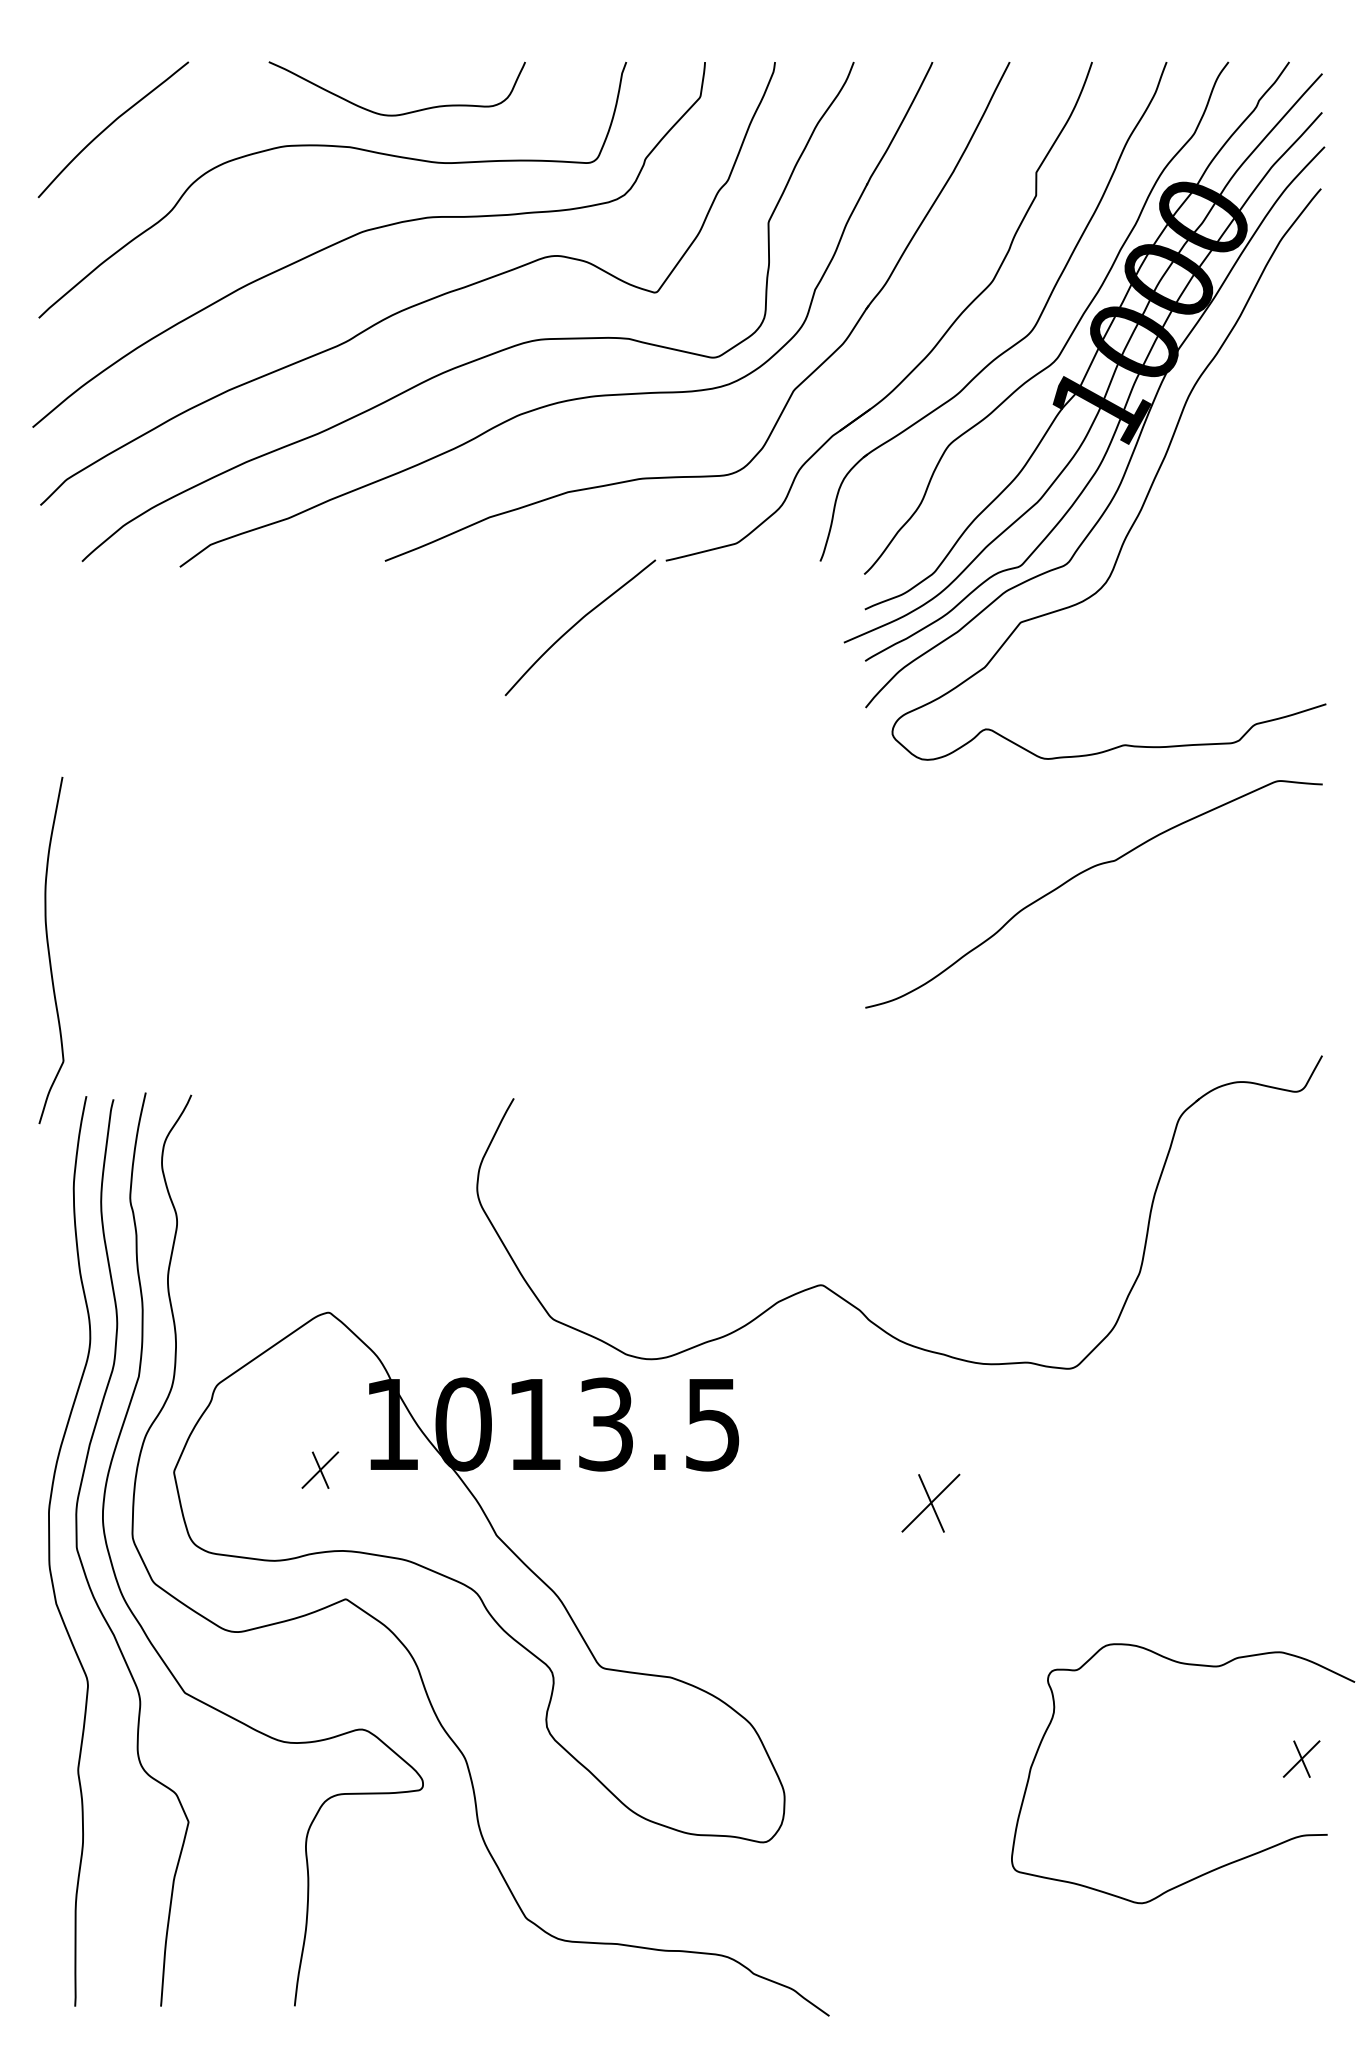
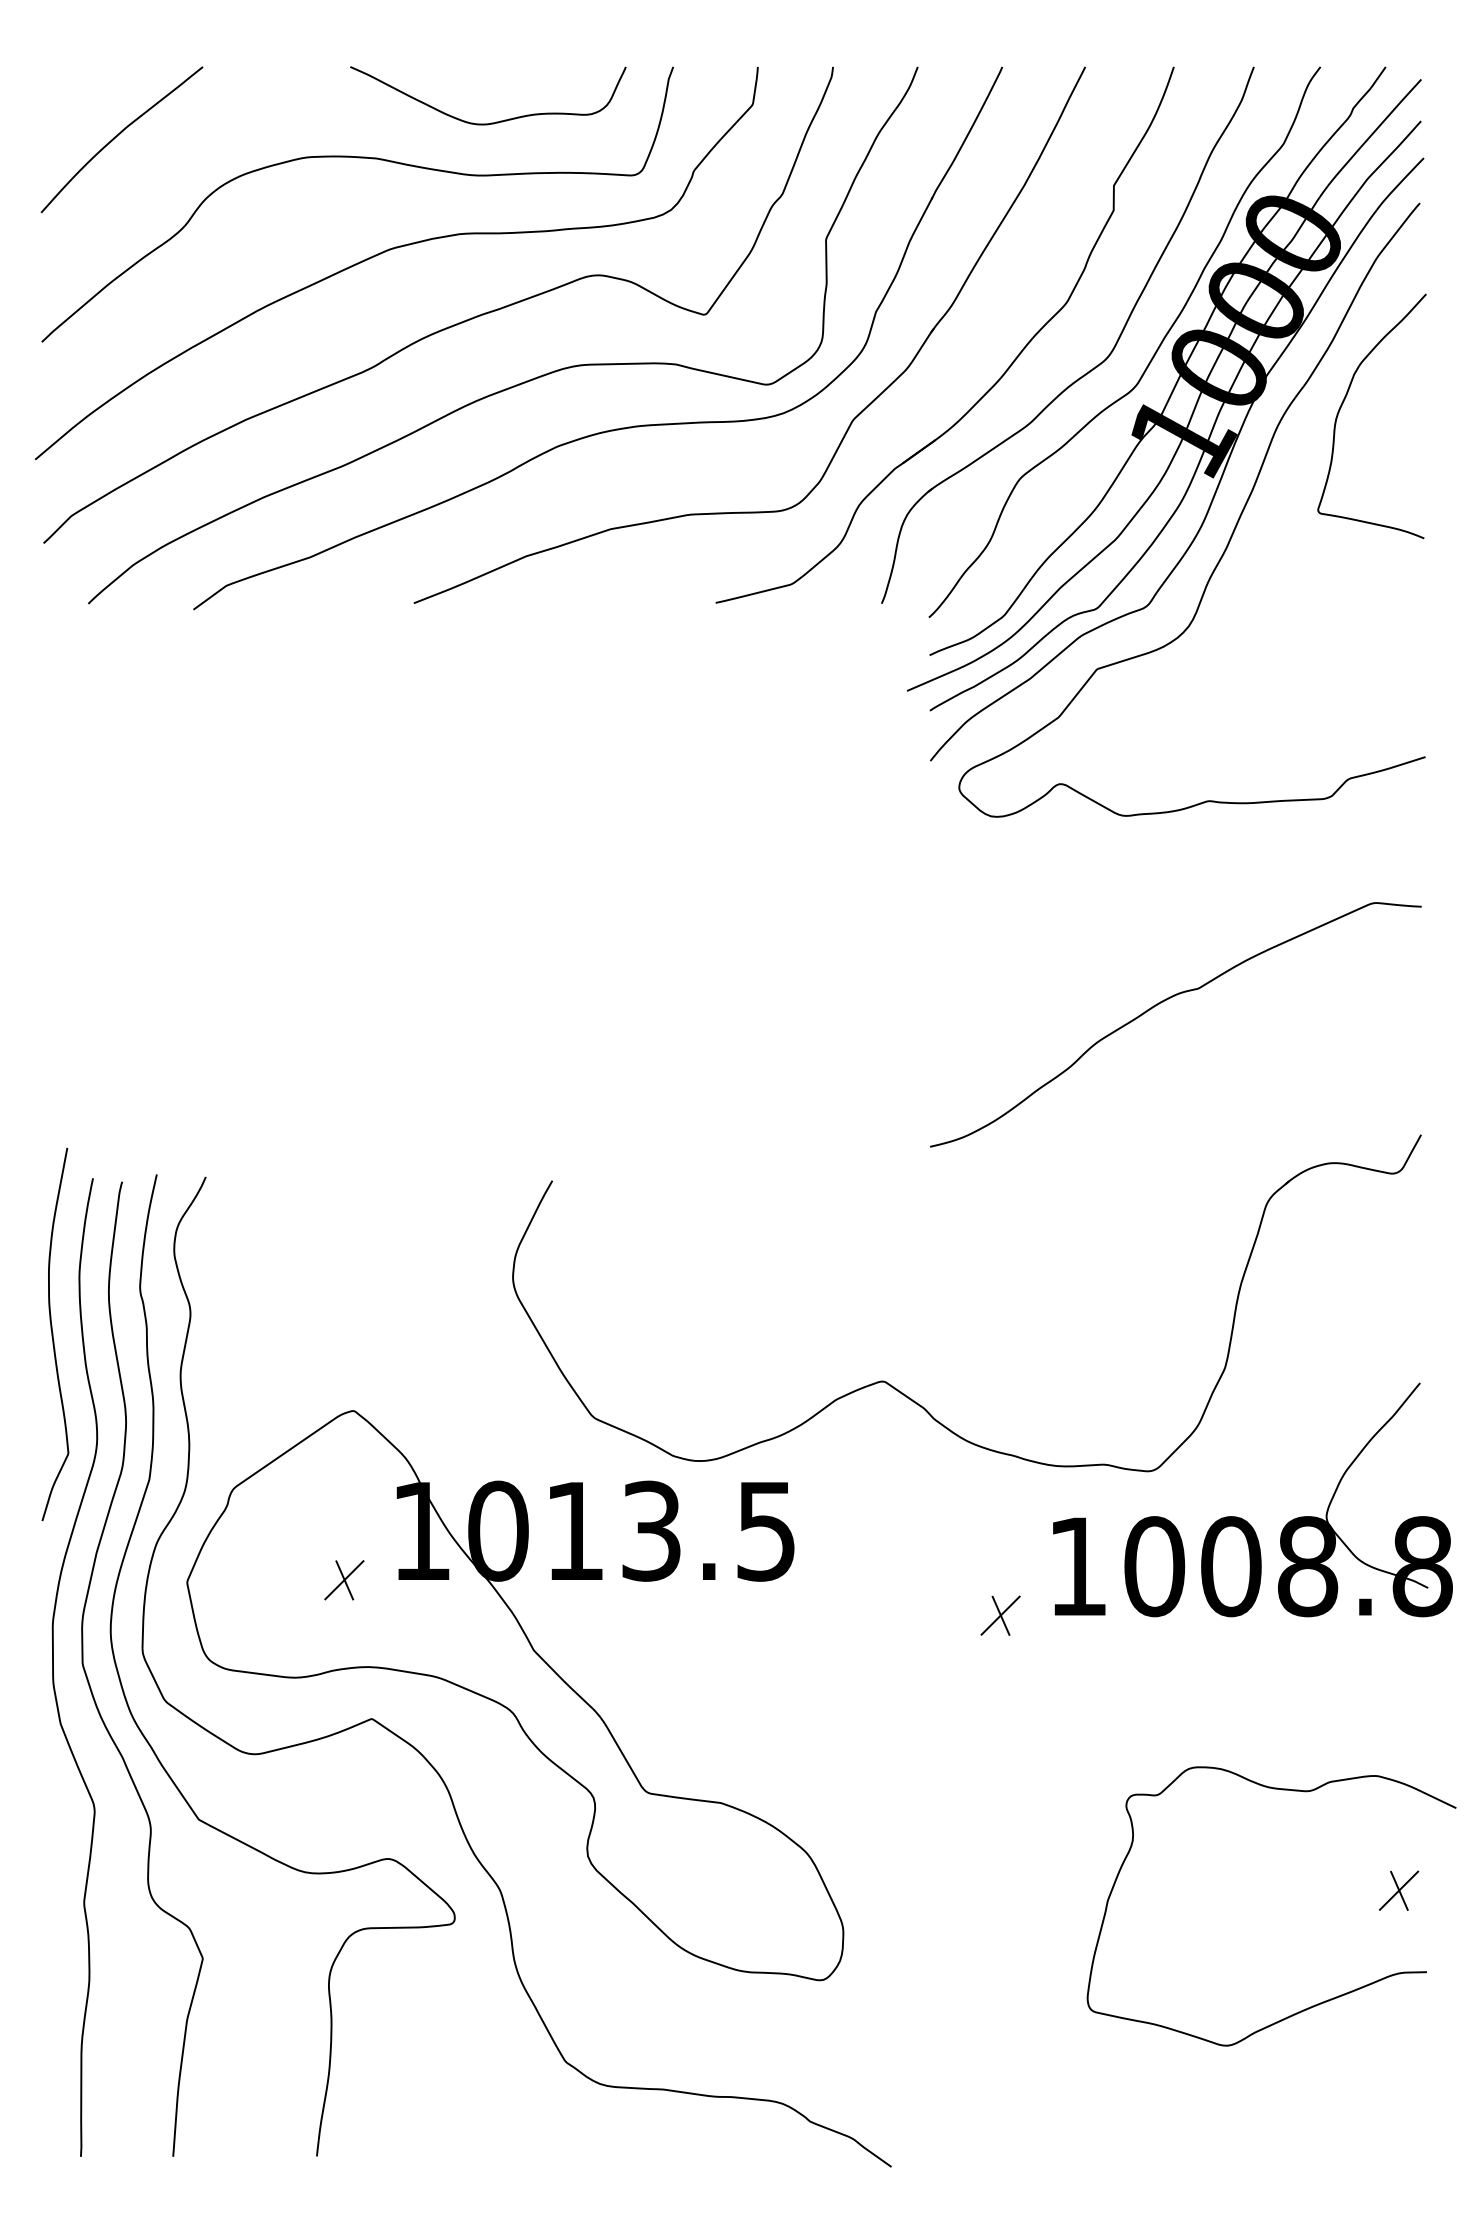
curve: (400, 113) -> (491, 122), moved
curve: (1250, 374) -> (1344, 402), added
curve: (578, 623) -> (621, 670), removed
curve: (1082, 873) -> (1163, 1002), moved
curve: (49, 950) -> (53, 1334), moved
part: (1157, 1413) -> (1244, 1519), added
part: (930, 1502) -> (1000, 1614), size x0.62

